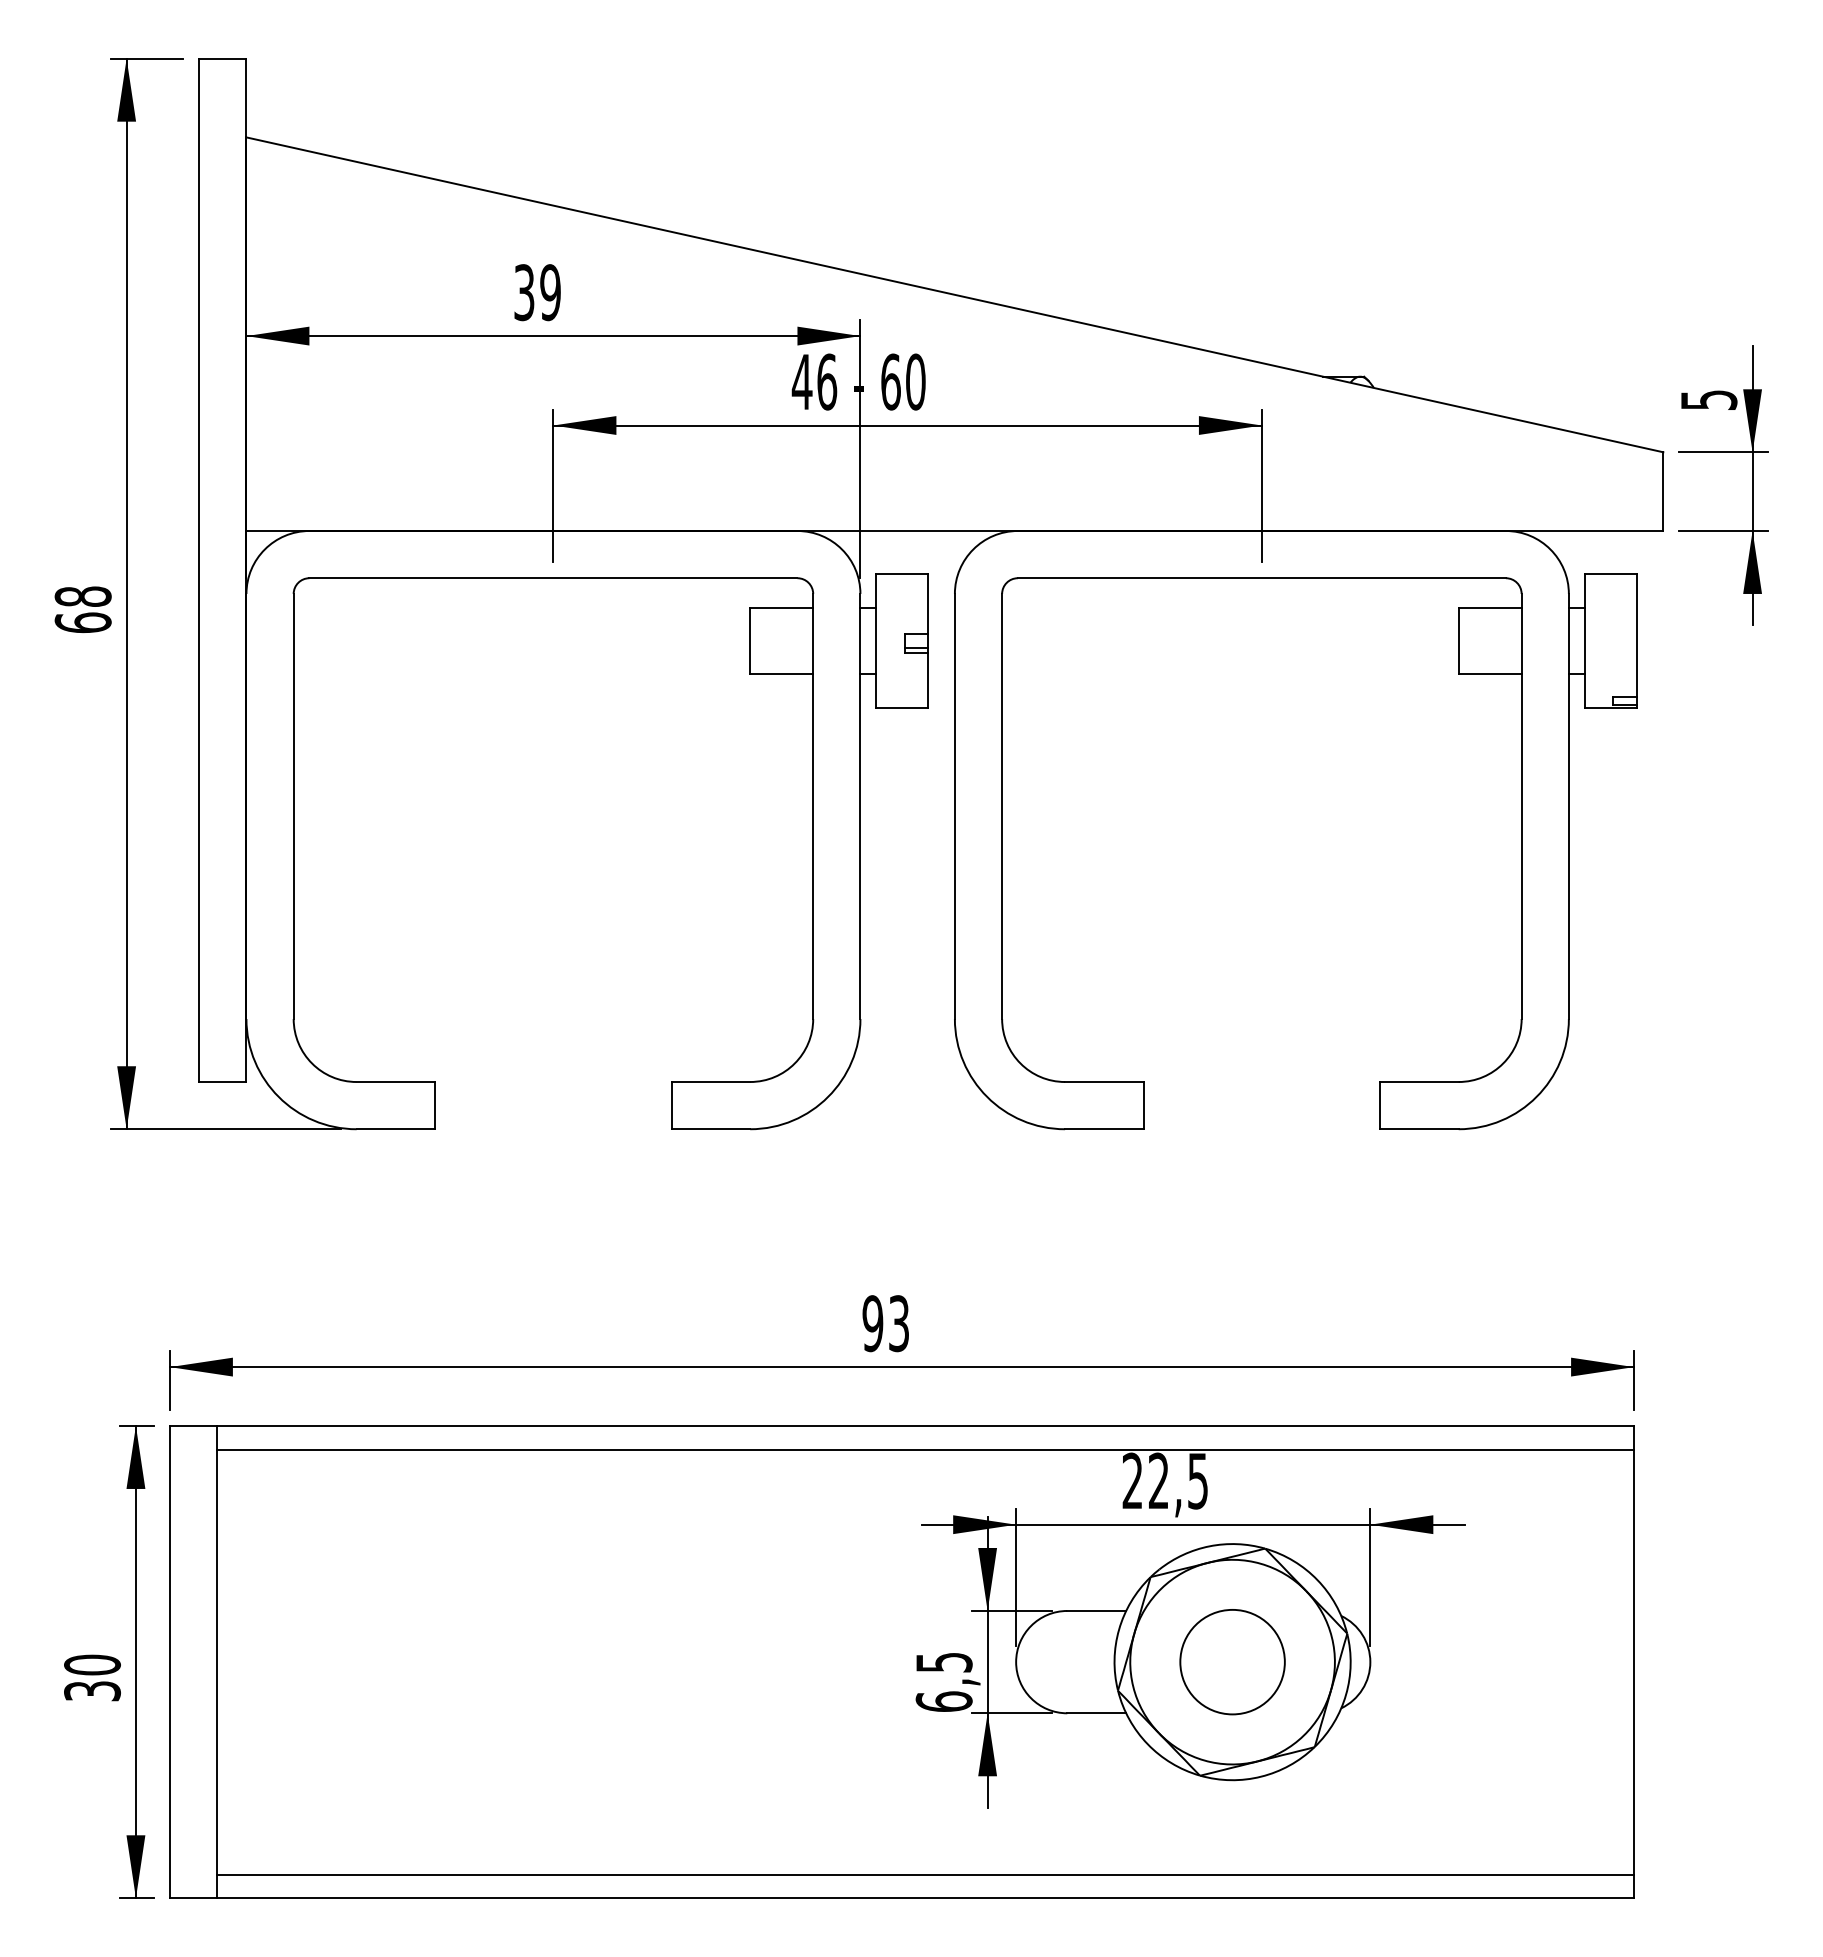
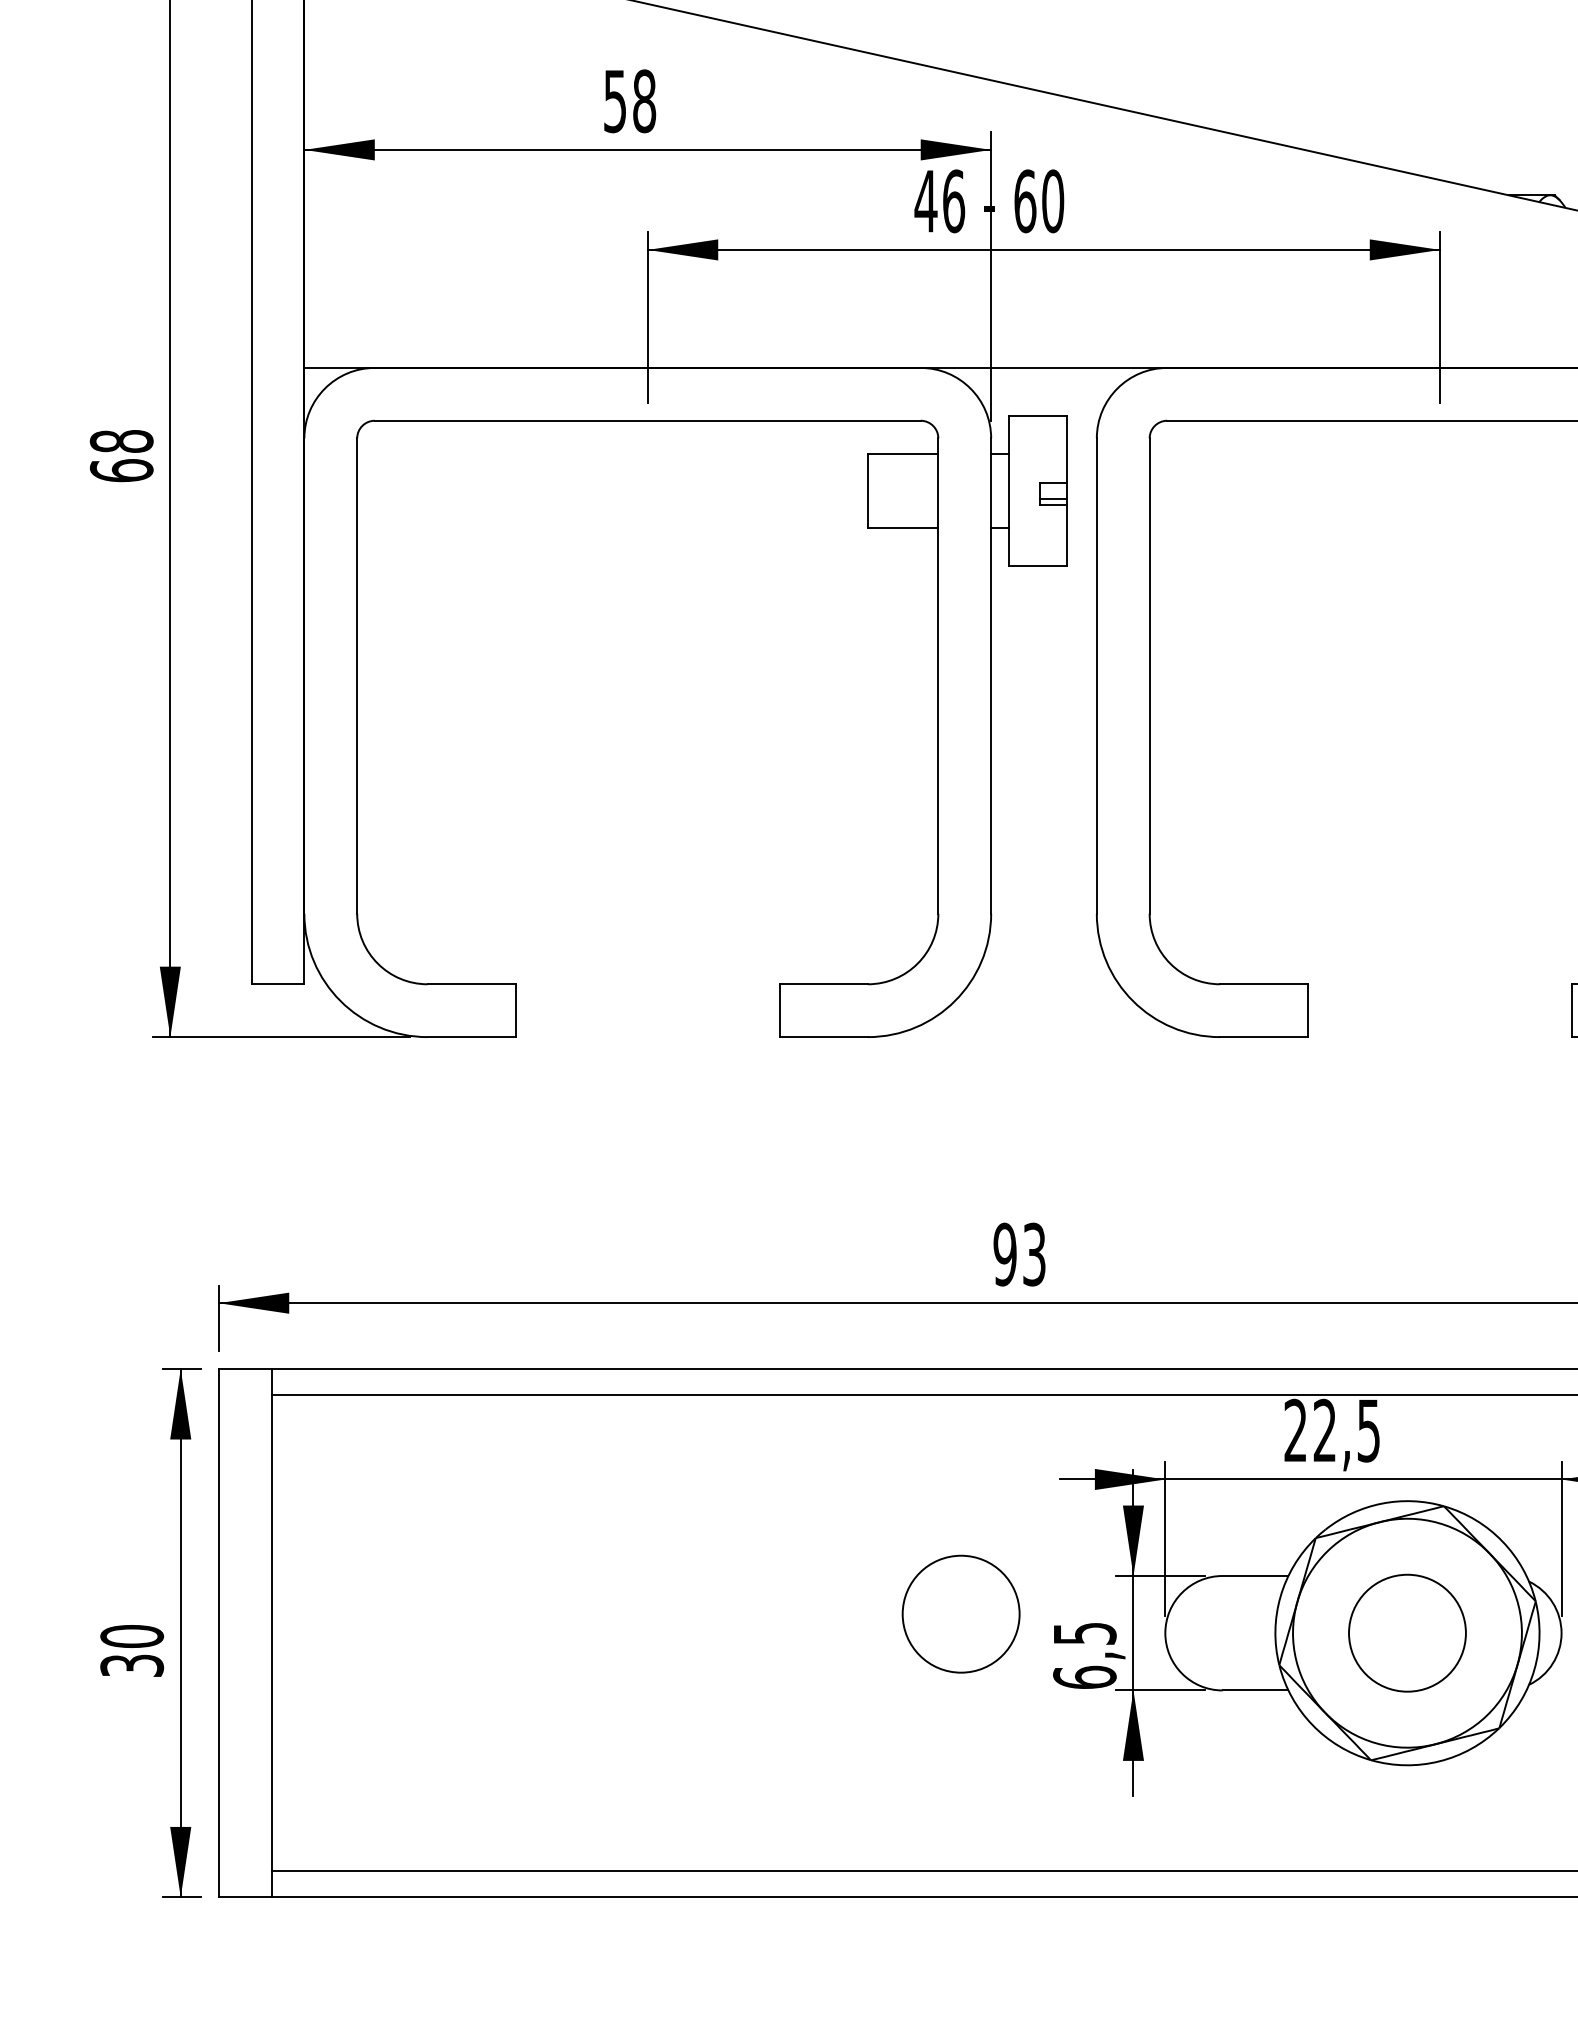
text: (537, 292) -> (629, 101), 39 -> 58
circle: (833, 1645) -> (961, 1614), added

